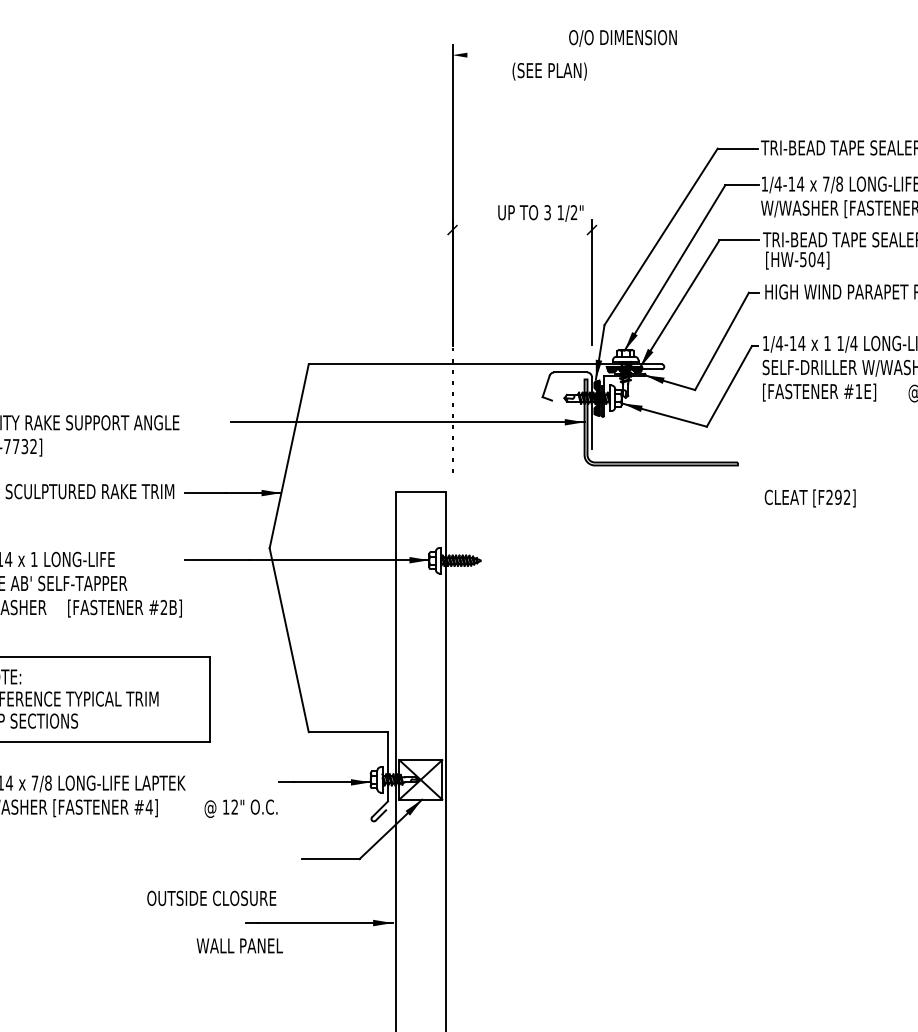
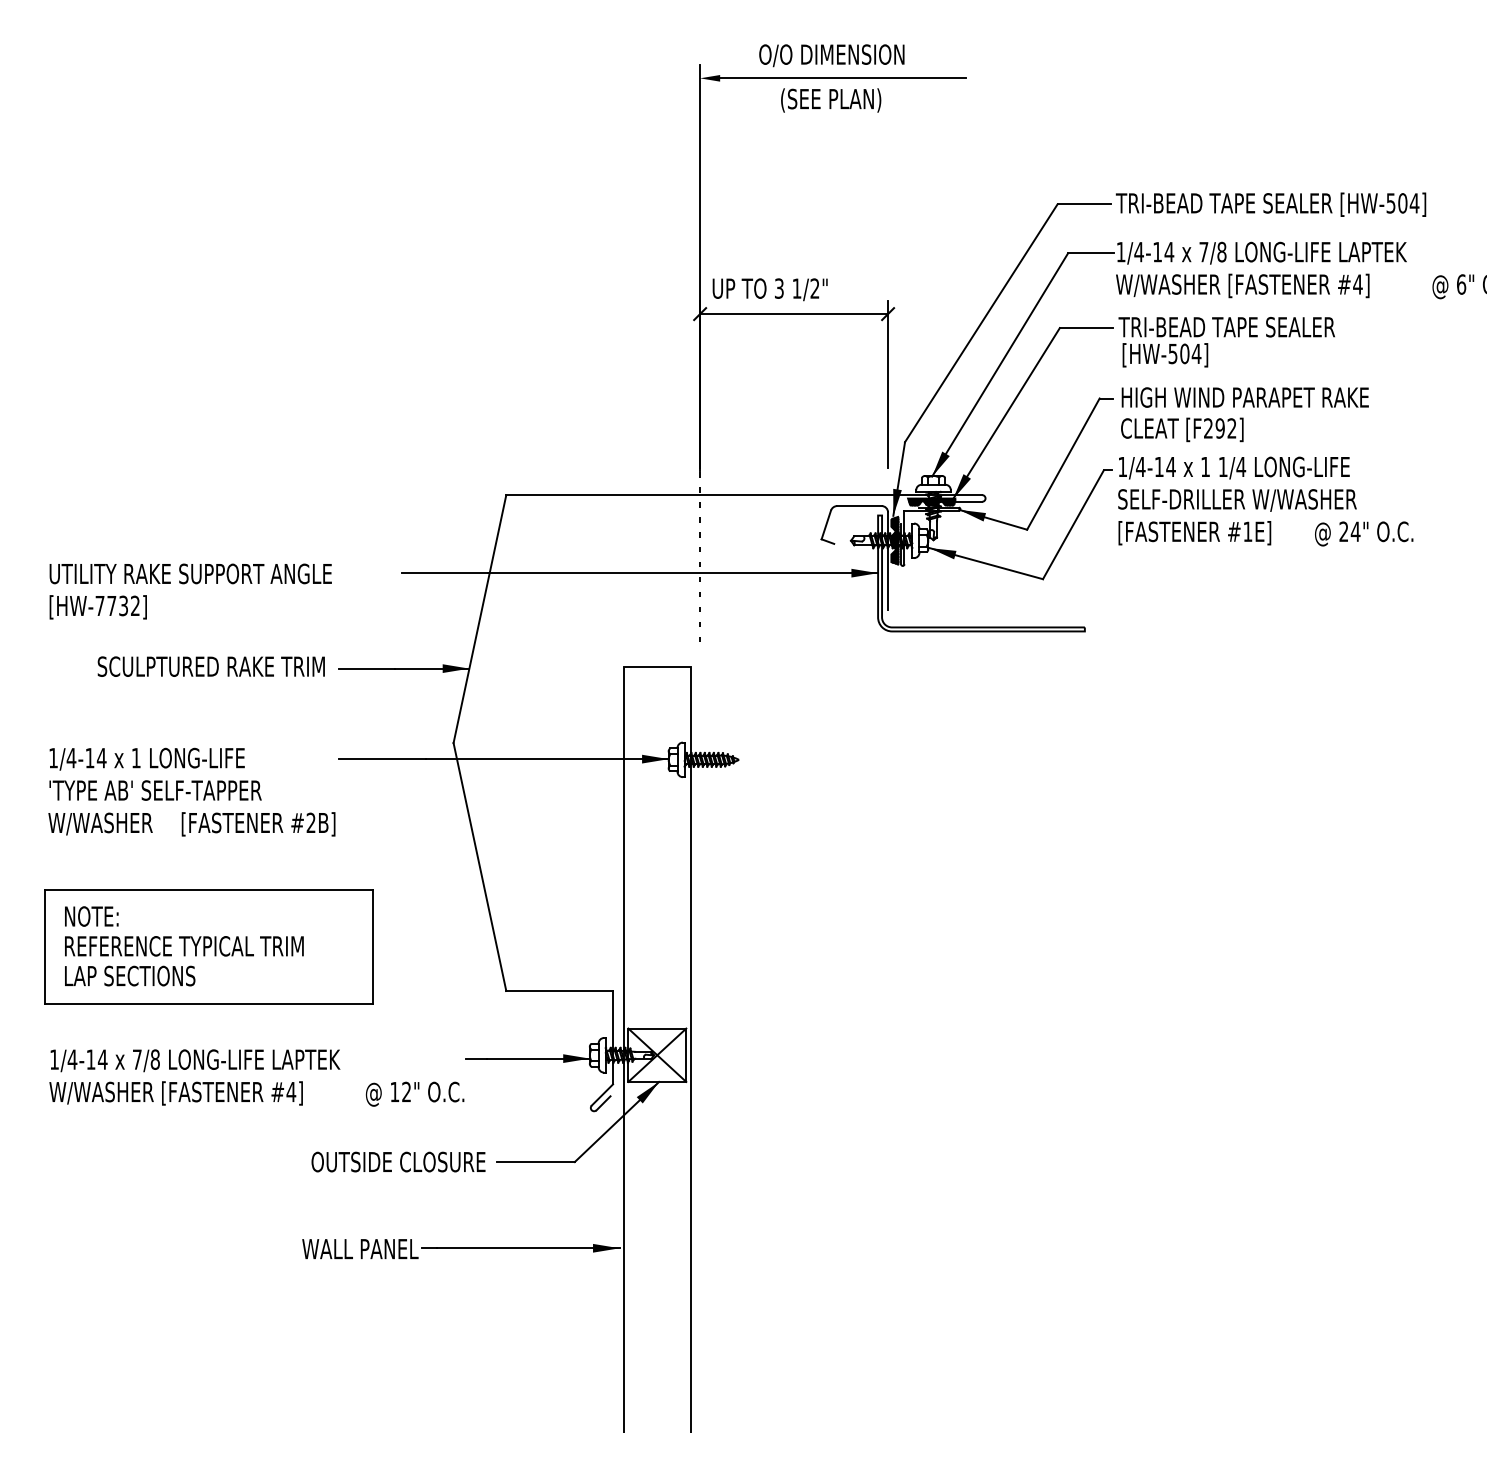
text: (622, 38) -> (831, 55), moved
line: (558, 55) -> (842, 78), added
text: (540, 213) -> (769, 289), moved
line: (522, 230) -> (794, 314), added
text: (810, 498) -> (1182, 429), moved
text: (211, 897) -> (398, 1161), moved
text: (239, 946) -> (360, 1249), moved

